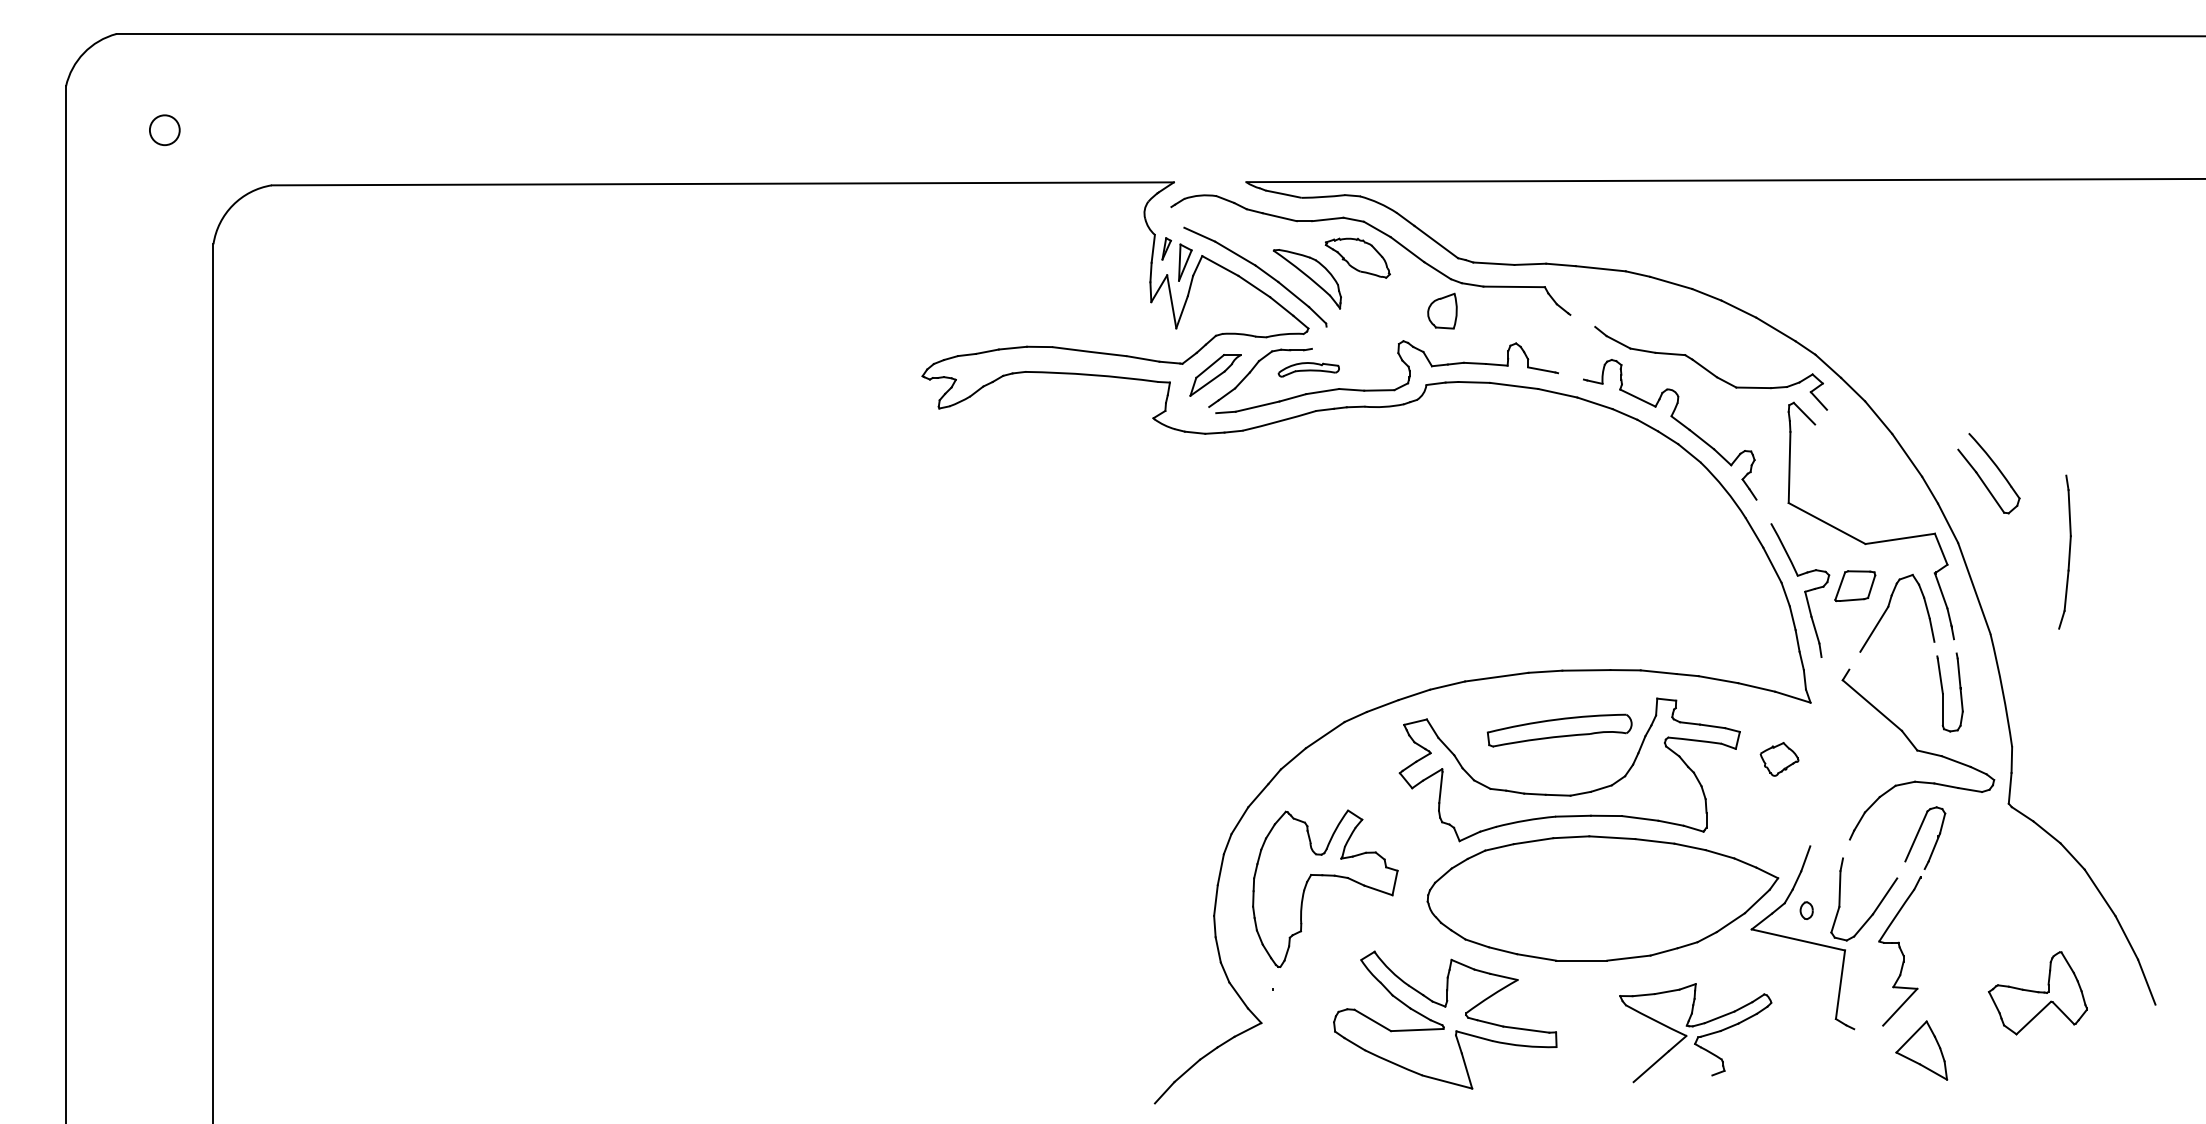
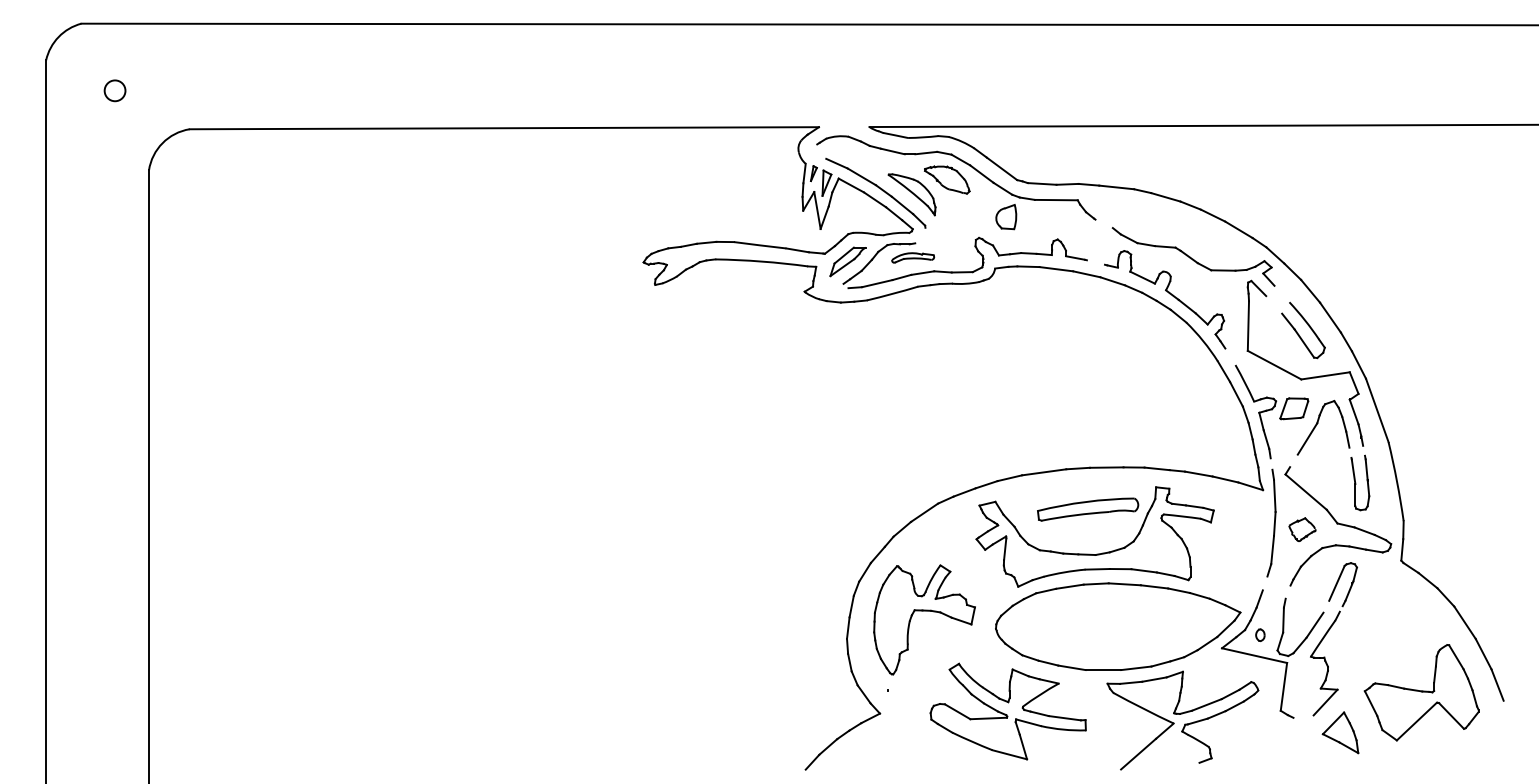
part: (1988, 473) -> (1303, 330), moved
part: (2064, 551) -> (1271, 522), moved
part: (1779, 759) -> (1302, 529), moved
part: (2037, 992) -> (1421, 692), size x1.67
part: (1695, 1032) -> (1182, 720), size x1.43

